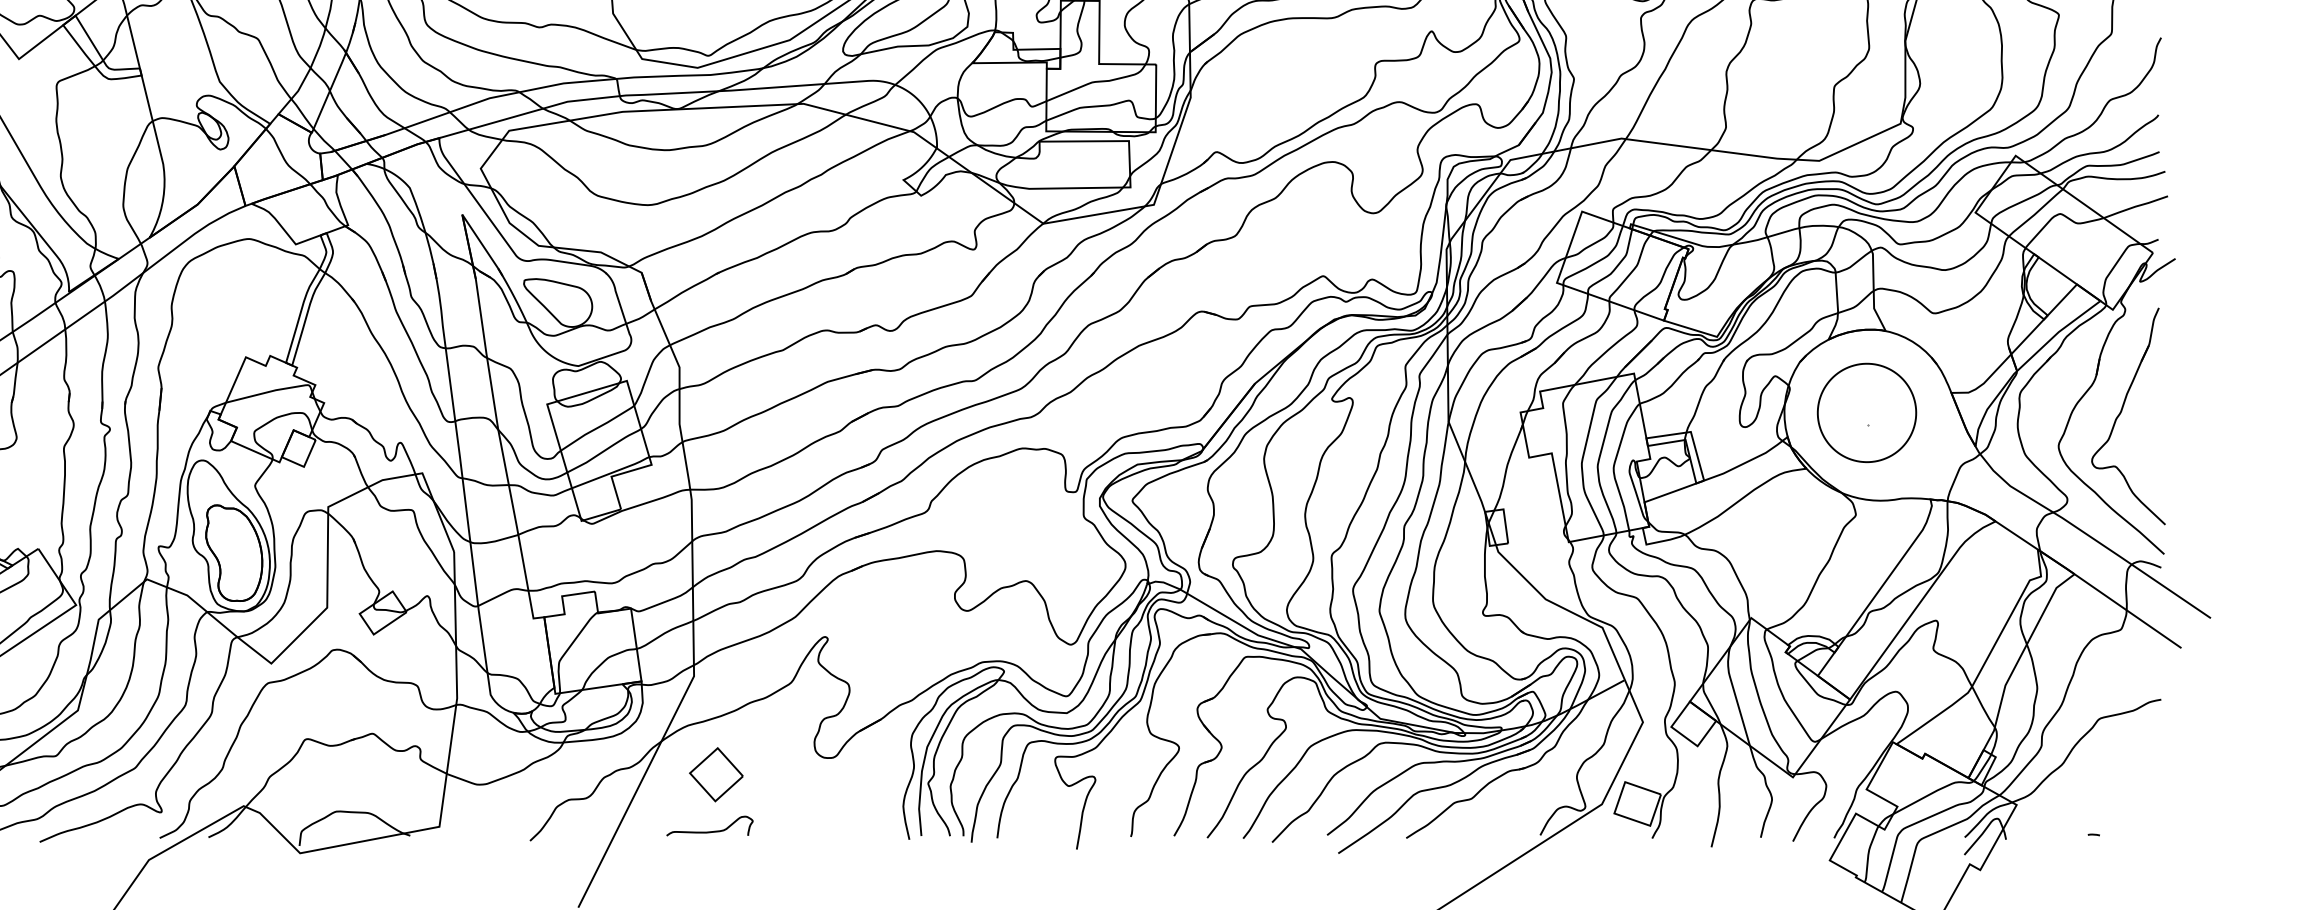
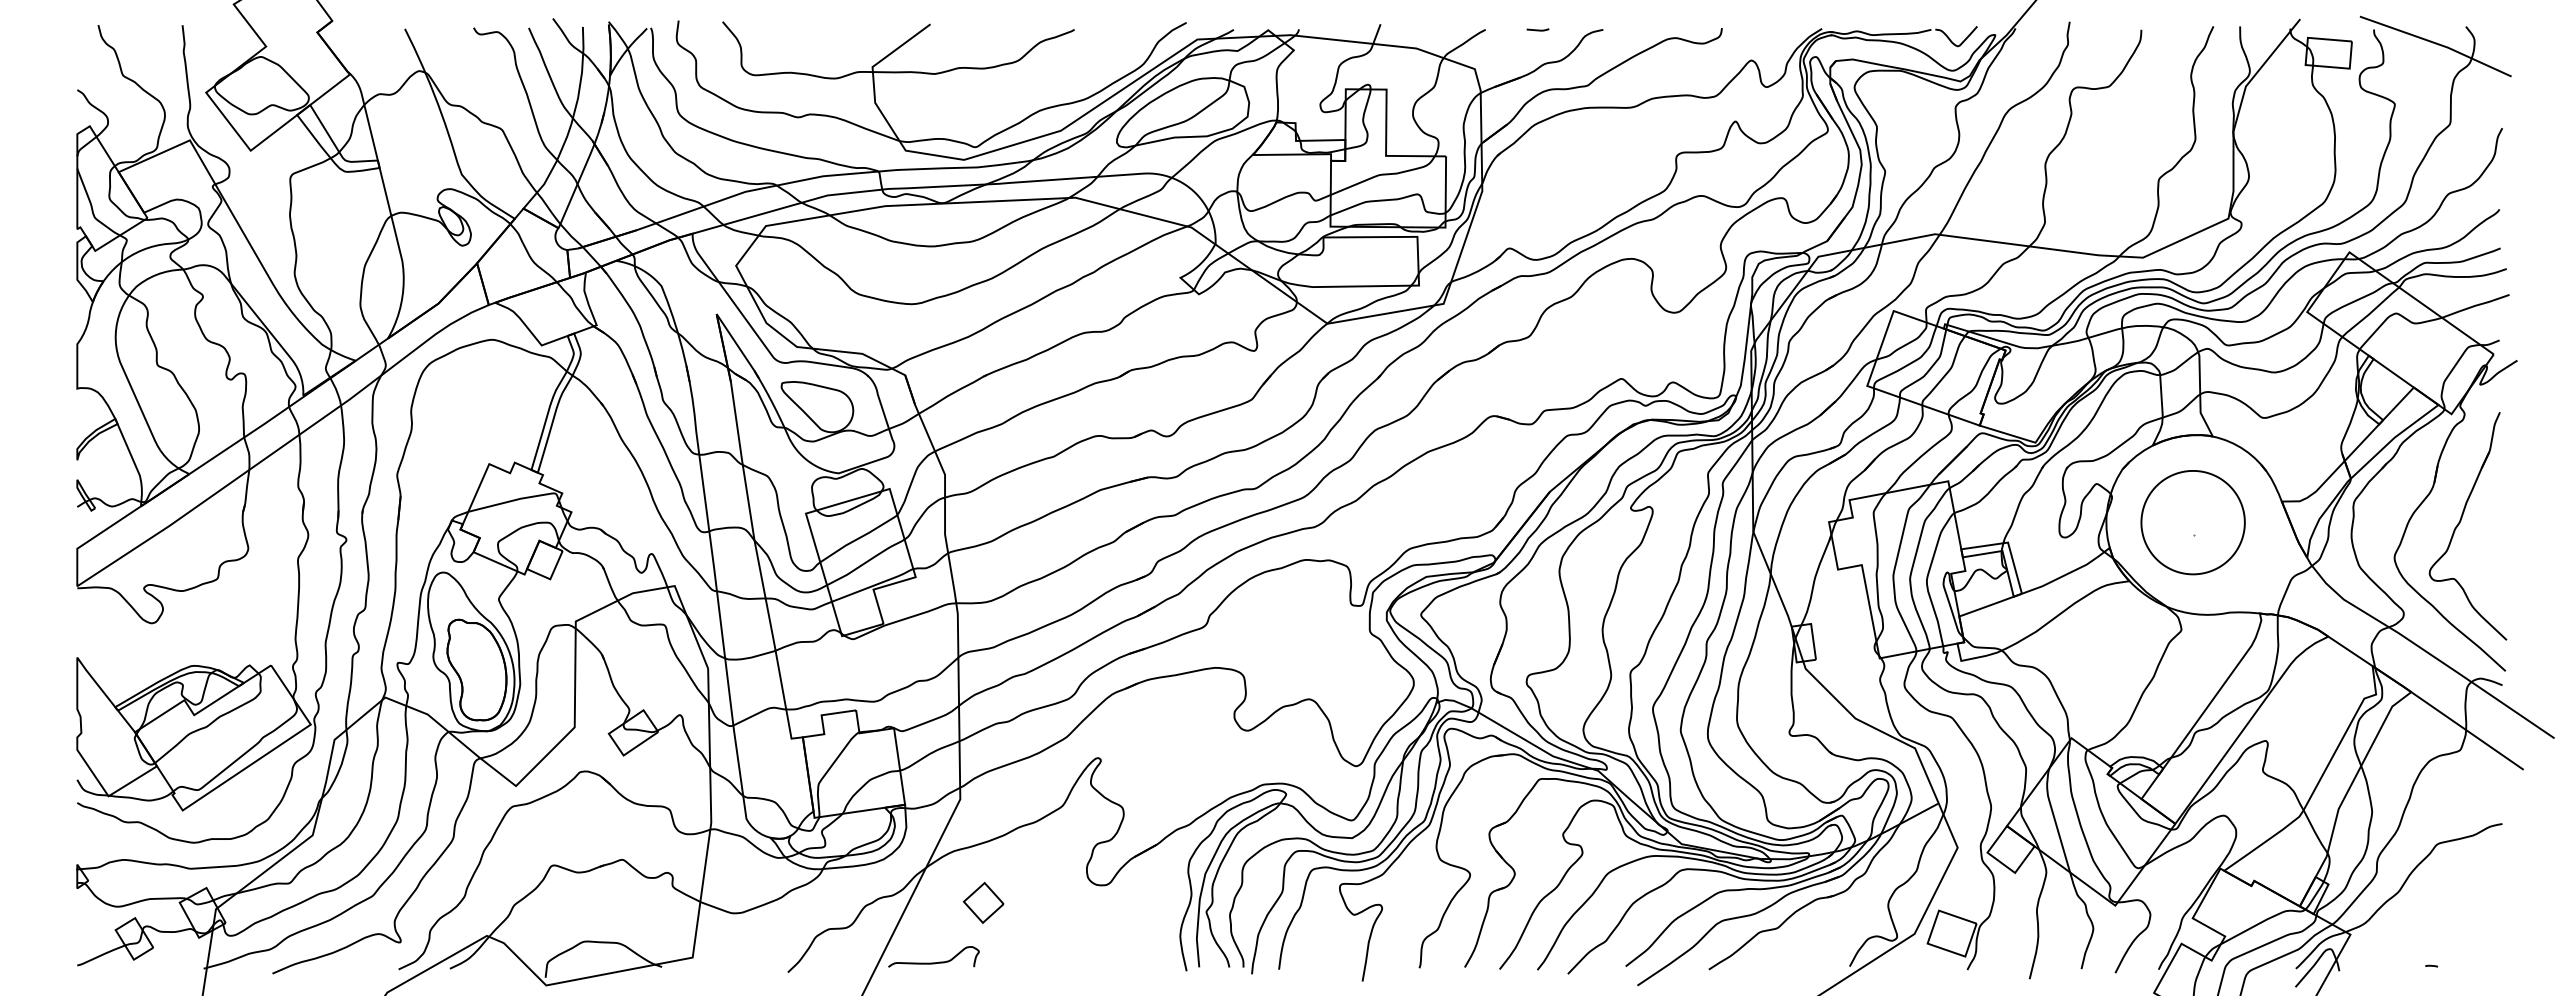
part: (716, 774) -> (983, 902), size x0.71
curve: (709, 831) -> (933, 962), moved

